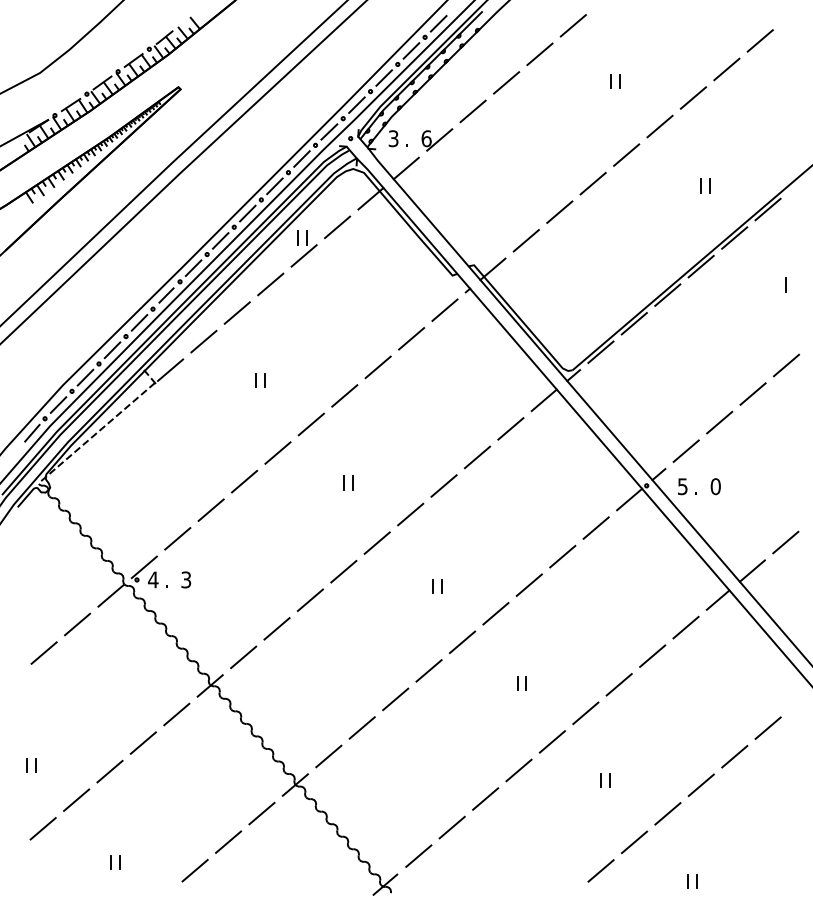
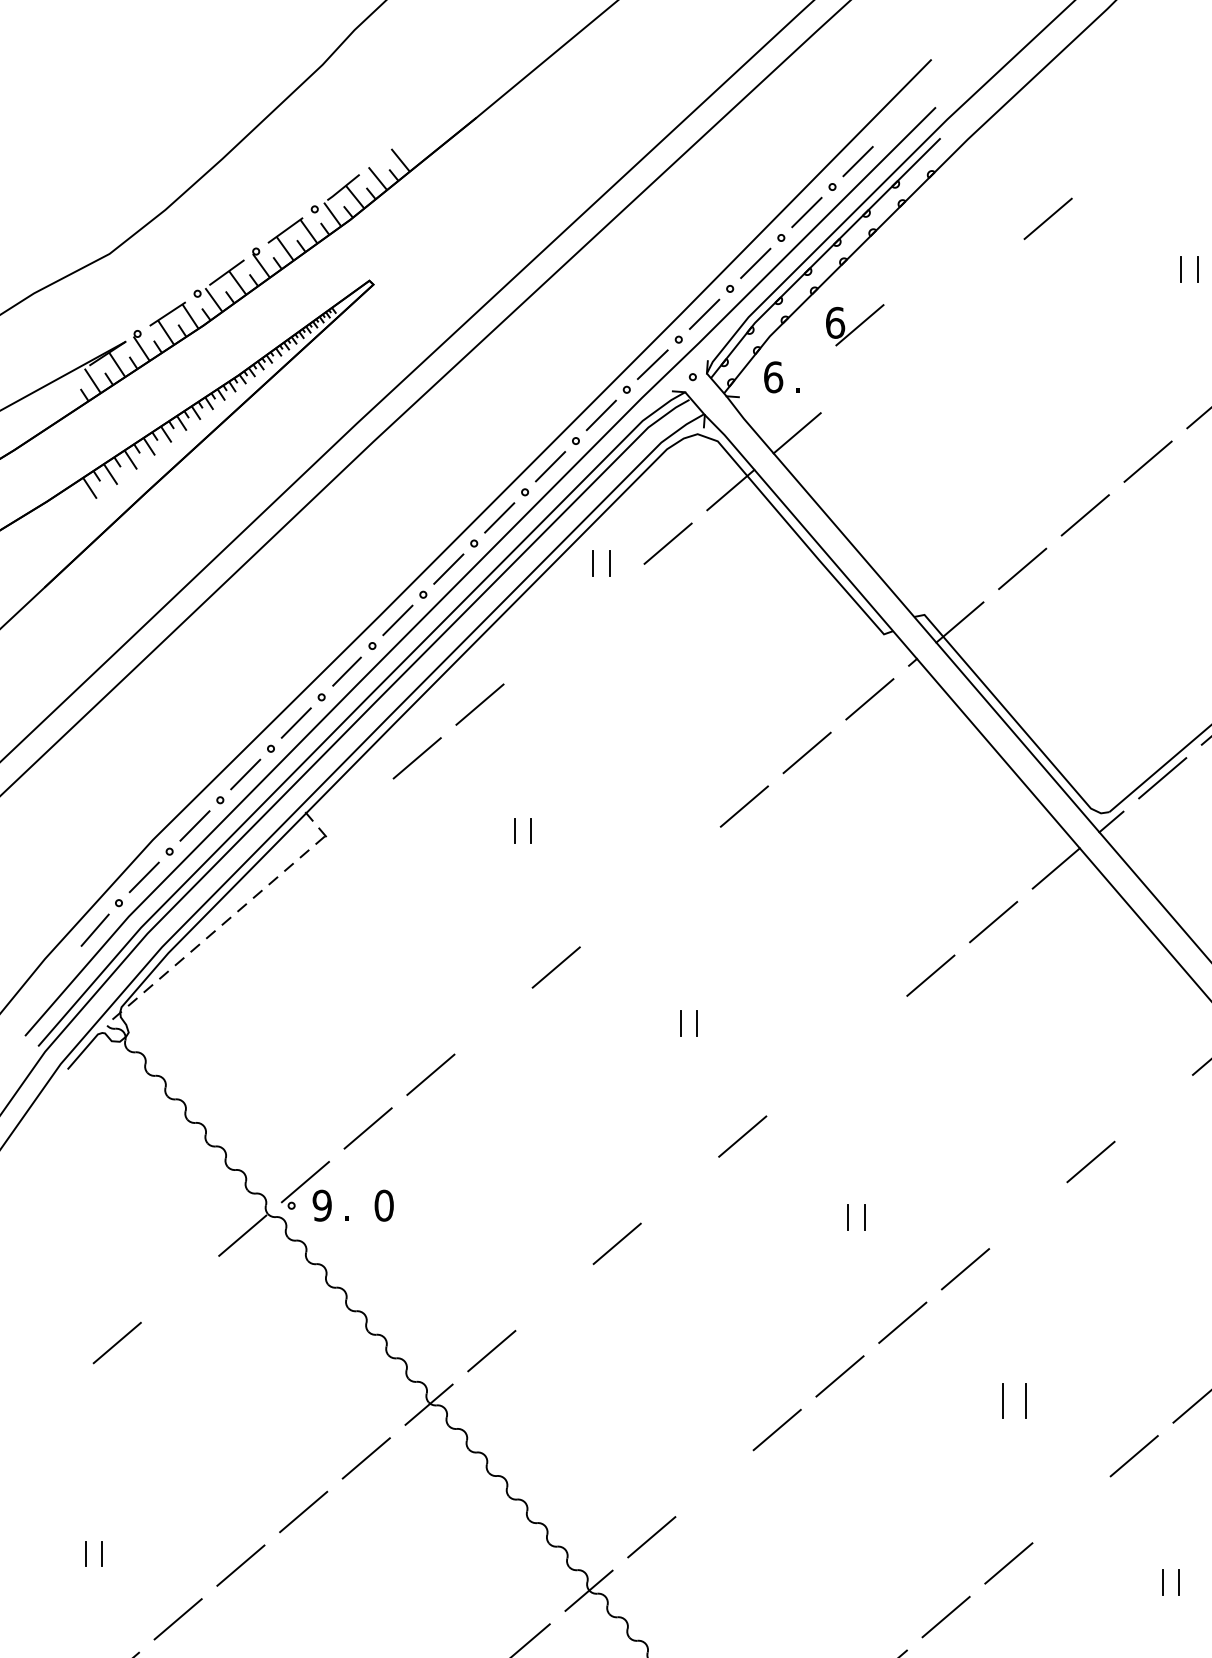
line: (572, 25) -> (1109, 164), removed
line: (506, 82) -> (985, 271), removed
line: (472, 111) -> (921, 326), removed
text: (393, 138) -> (773, 376), 3 -> 6
part: (437, 139) -> (855, 324), moved
line: (303, 255) -> (604, 596), removed
line: (270, 284) -> (542, 651), removed
line: (170, 369) -> (354, 810), removed
line: (344, 395) -> (681, 859), removed
line: (310, 424) -> (617, 913), removed
line: (244, 481) -> (493, 1020), removed
line: (443, 485) -> (867, 1028), removed
line: (410, 514) -> (805, 1082), removed
line: (595, 527) -> (1152, 1107), removed
line: (343, 571) -> (679, 1189), removed
text: (153, 579) -> (322, 1204), 4 -> 9
text: (186, 579) -> (384, 1204), 3 -> 0
line: (528, 584) -> (1026, 1214), removed
line: (77, 624) -> (179, 1289), removed
line: (276, 628) -> (553, 1296), removed
part: (521, 683) -> (1013, 1400), size x1.4
line: (361, 727) -> (713, 1482), removed
line: (551, 741) -> (1069, 1509), removed

